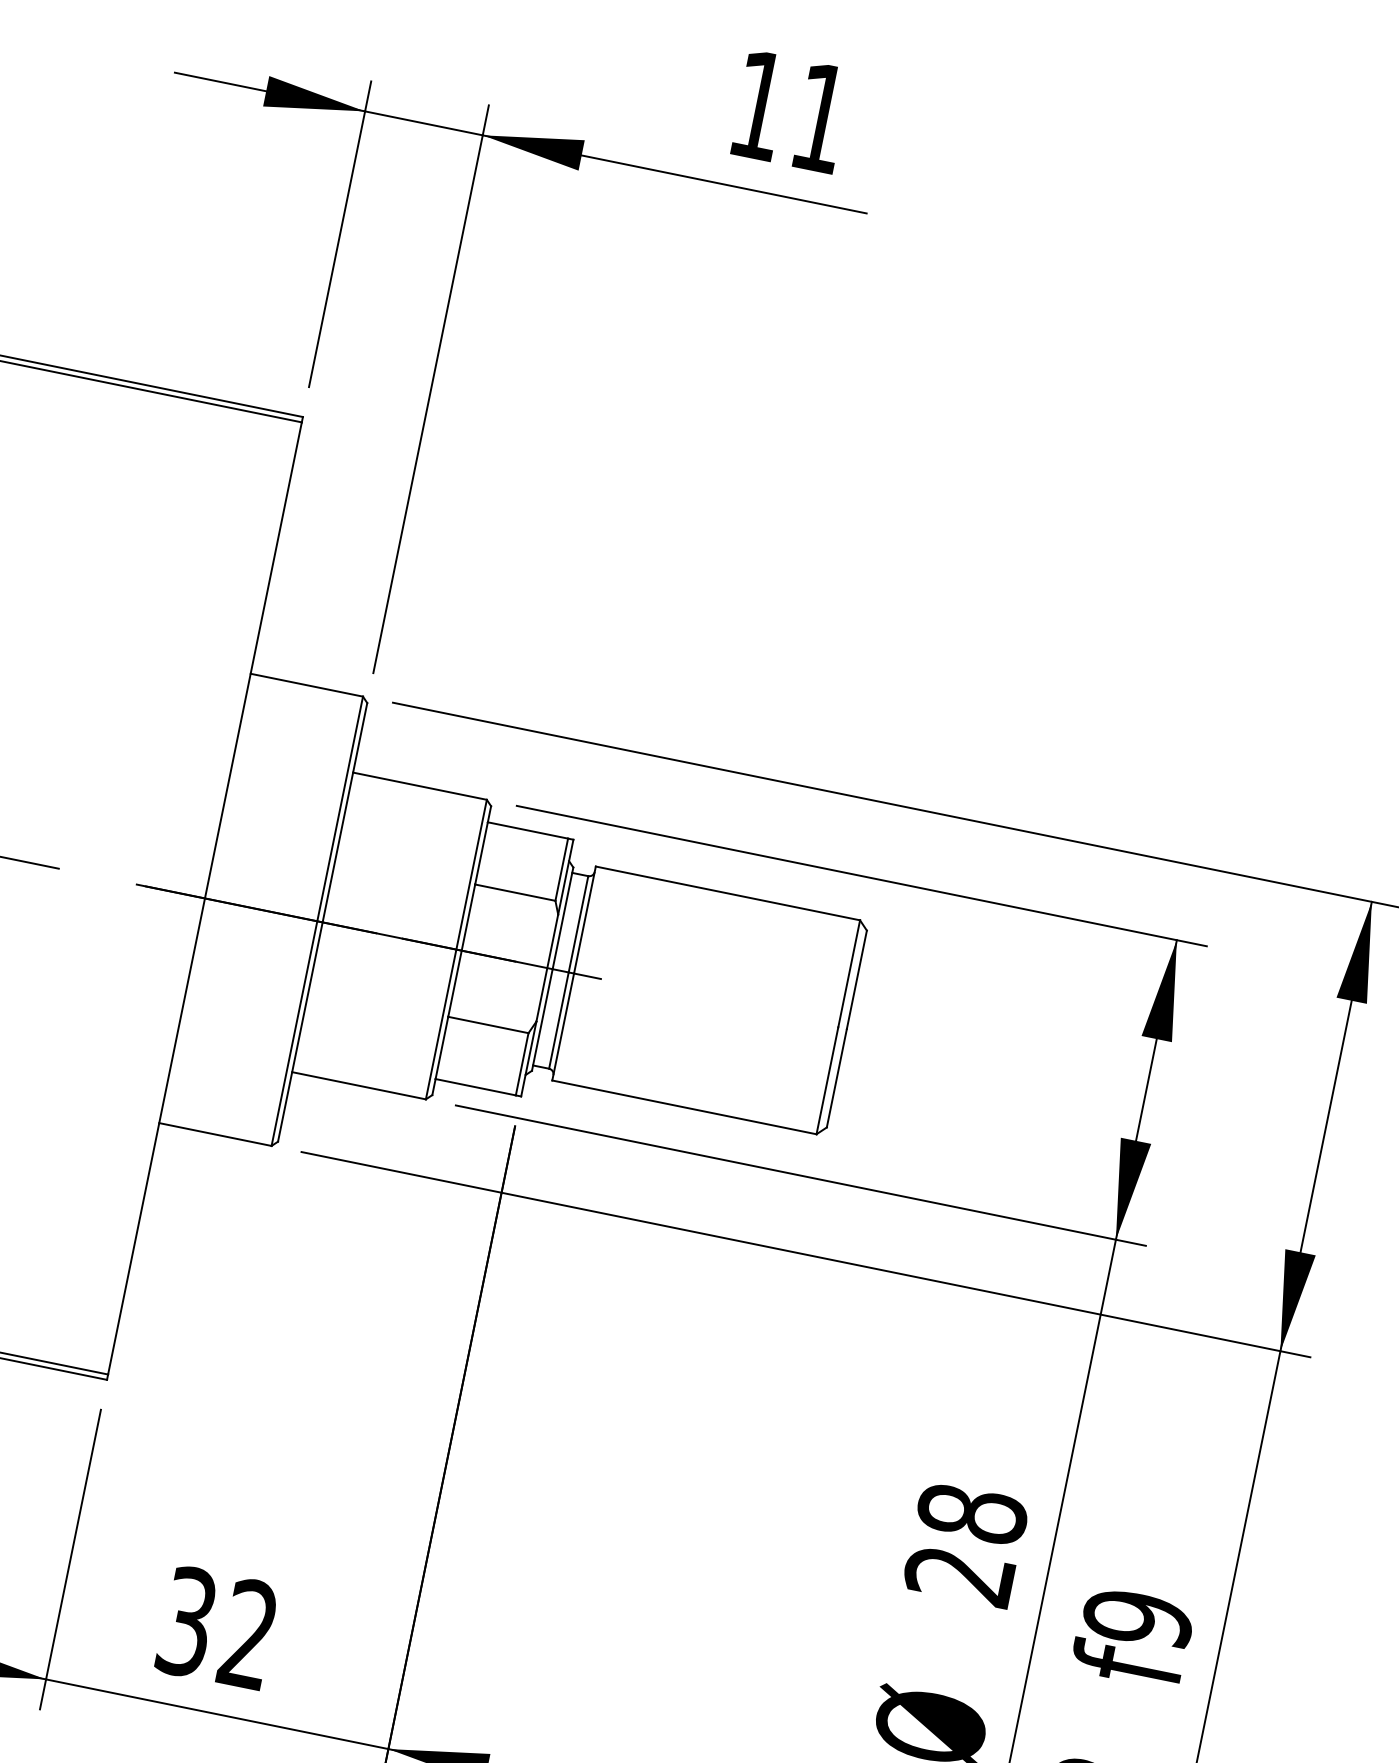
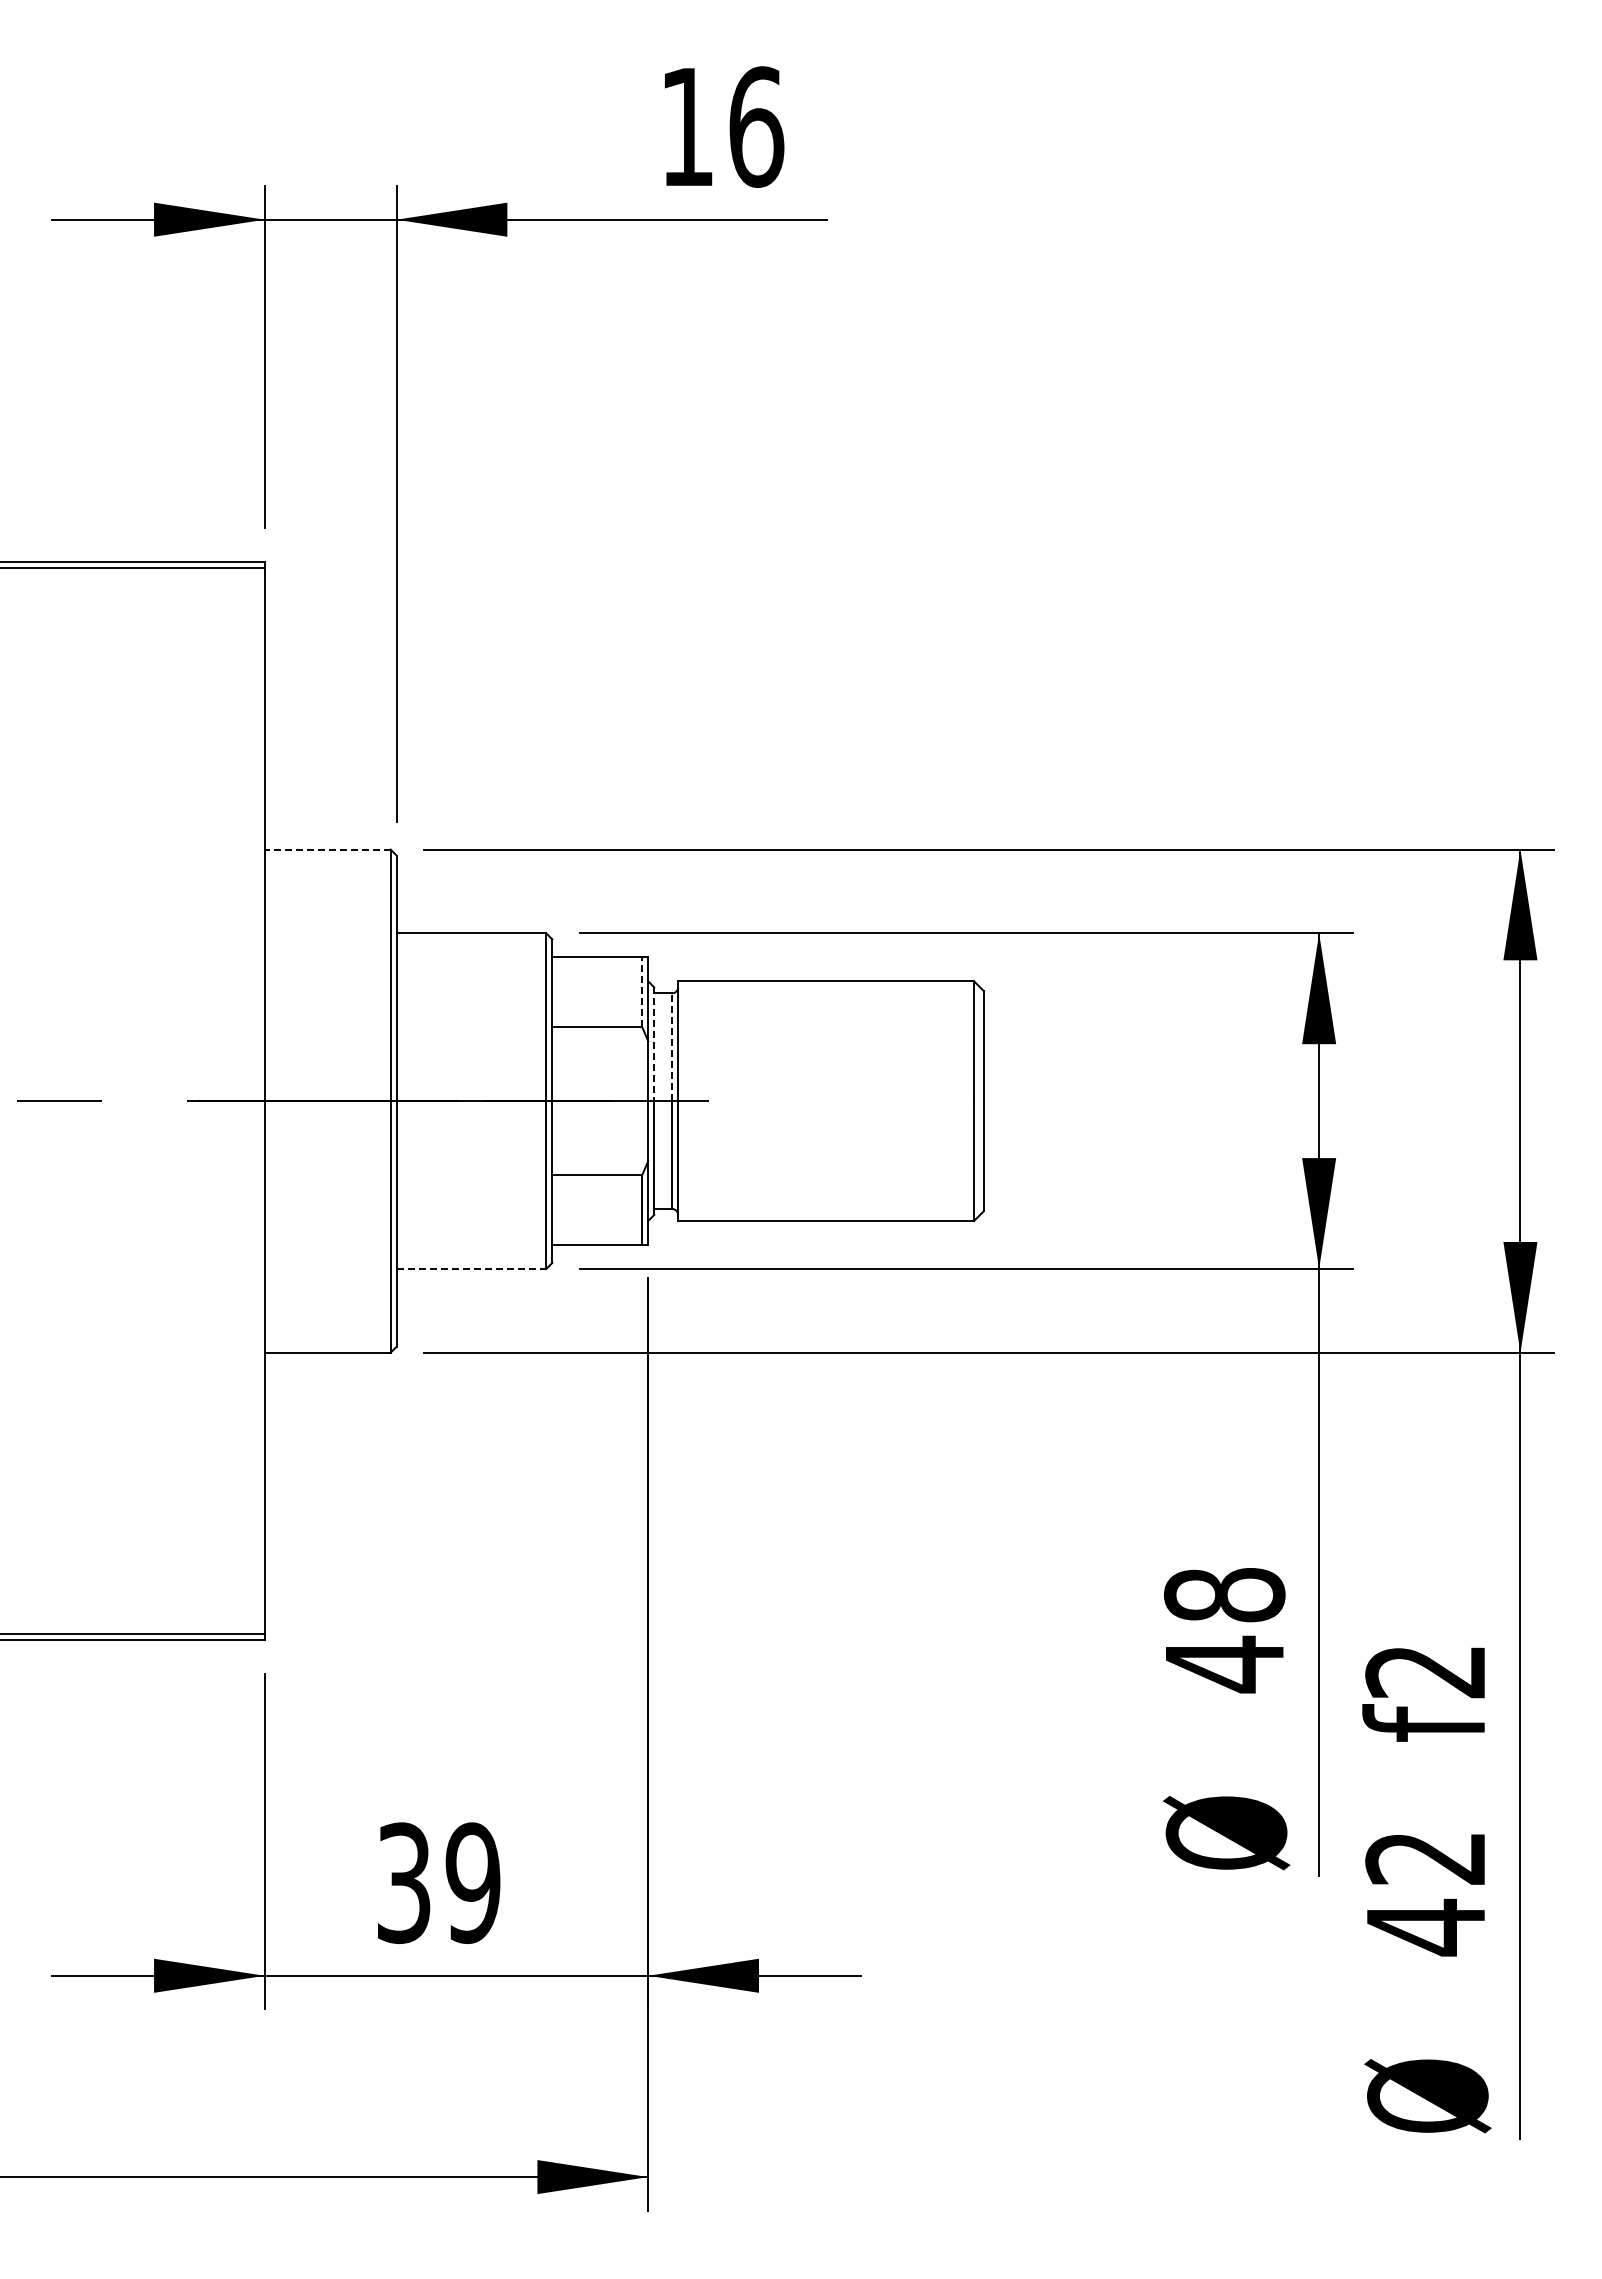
text: (821, 117) -> (756, 126), 11 -> 16
line: (306, 685) -> (327, 849), solid -> dashed
line: (561, 870) -> (642, 992), solid -> dashed
line: (563, 918) -> (654, 1044), solid -> dashed
line: (578, 924) -> (672, 1047), solid -> dashed
line: (359, 1085) -> (471, 1268), solid -> dashed
text: (958, 1575) -> (1223, 1664), 28 -> 48
text: (1137, 1618) -> (1425, 1671), f9 -> f2
text: (248, 1634) -> (472, 1883), 32 -> 39

